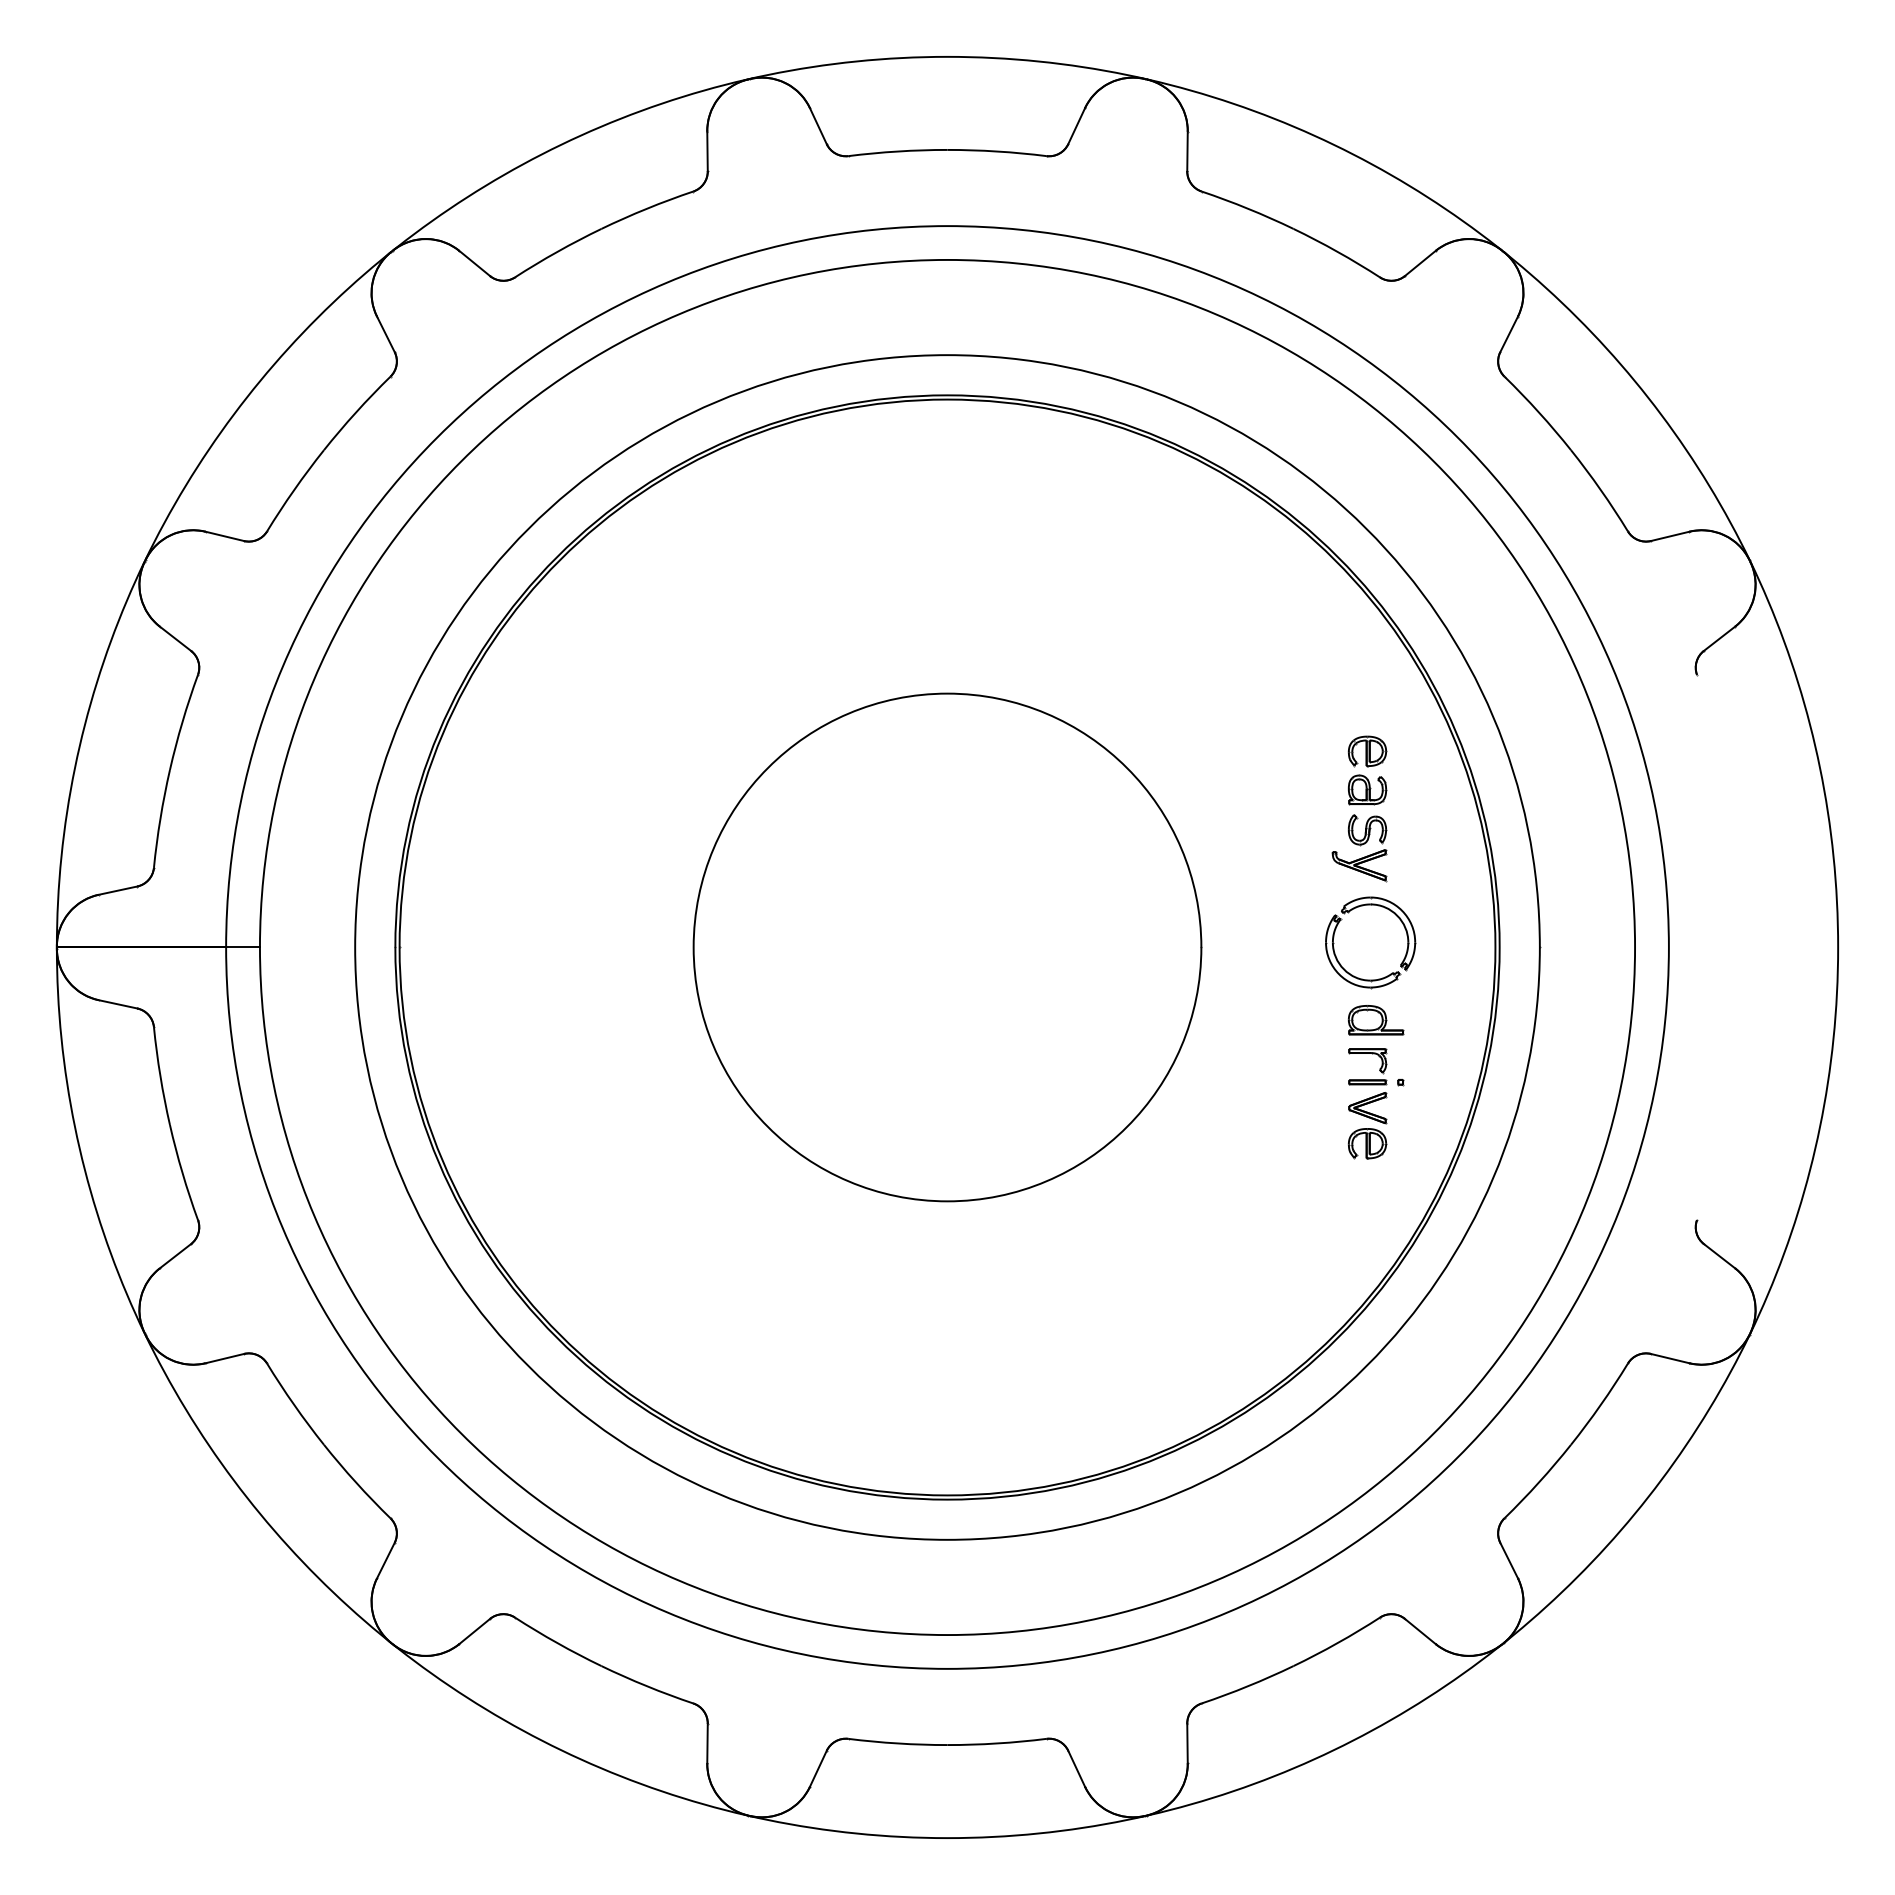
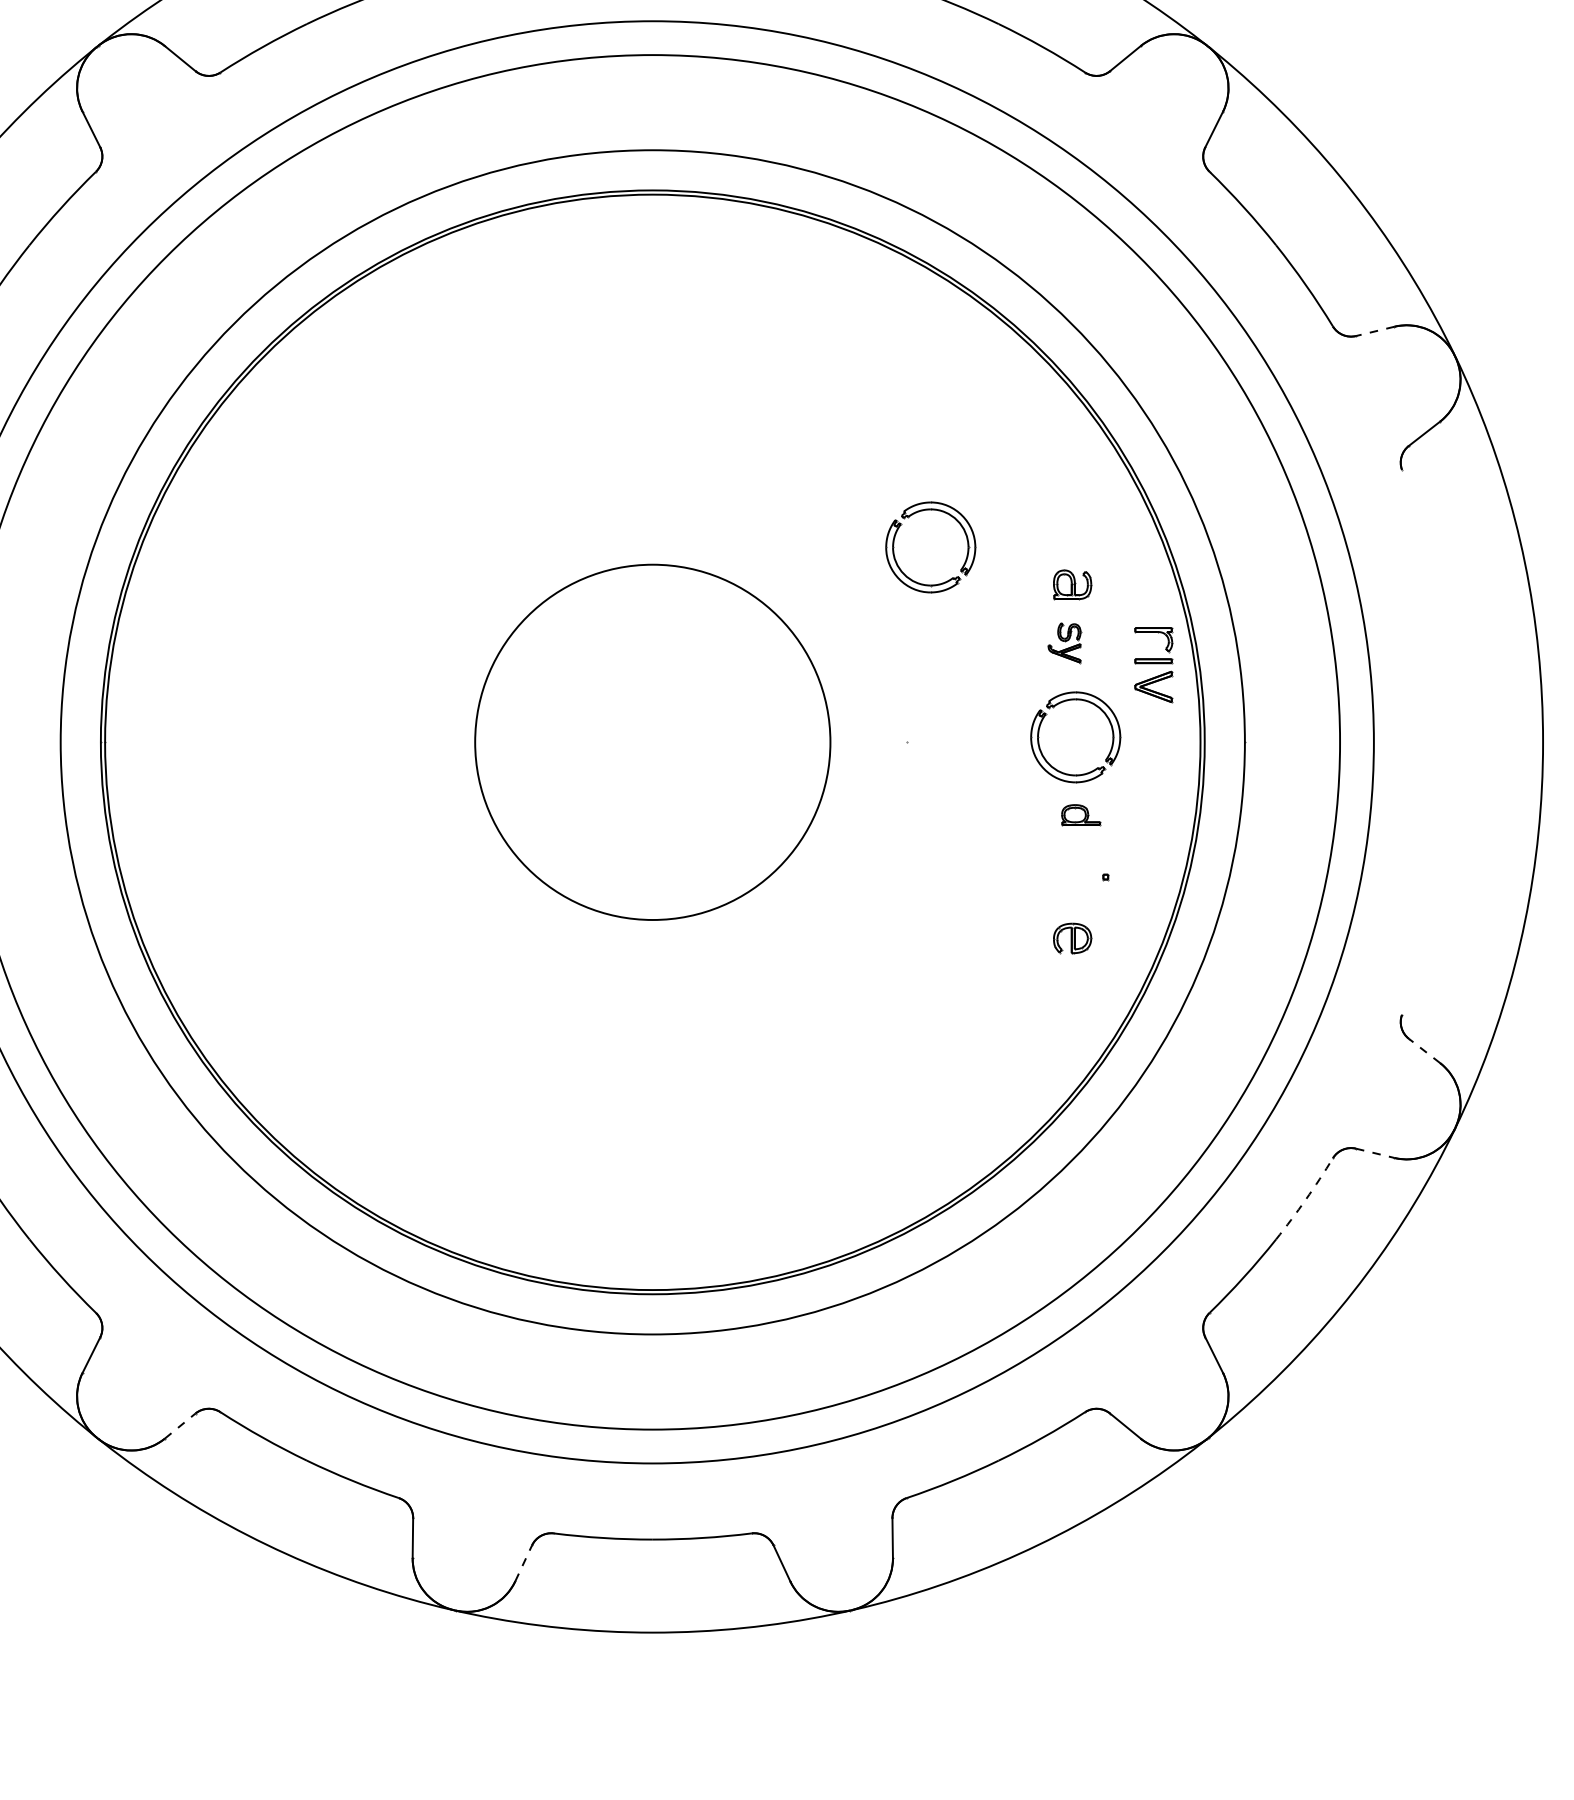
line: (1670, 536) -> (1375, 331), solid -> dashed
part: (1367, 751) -> (1072, 546), removed
part: (1189, 753) -> (894, 548), added
part: (1359, 848) -> (1064, 643), size x0.6
circle: (947, 947) -> (652, 742), size x0.7
part: (1375, 1020) -> (1080, 815), size x0.7
part: (1367, 1086) -> (1153, 665), moved
line: (1719, 1256) -> (1424, 1051), solid -> dashed
line: (1670, 1358) -> (1375, 1153), solid -> dashed
arc: (1600, 1405) -> (1305, 1200), solid -> dashed
line: (474, 1631) -> (179, 1426), solid -> dashed
line: (818, 1768) -> (523, 1563), solid -> dashed

